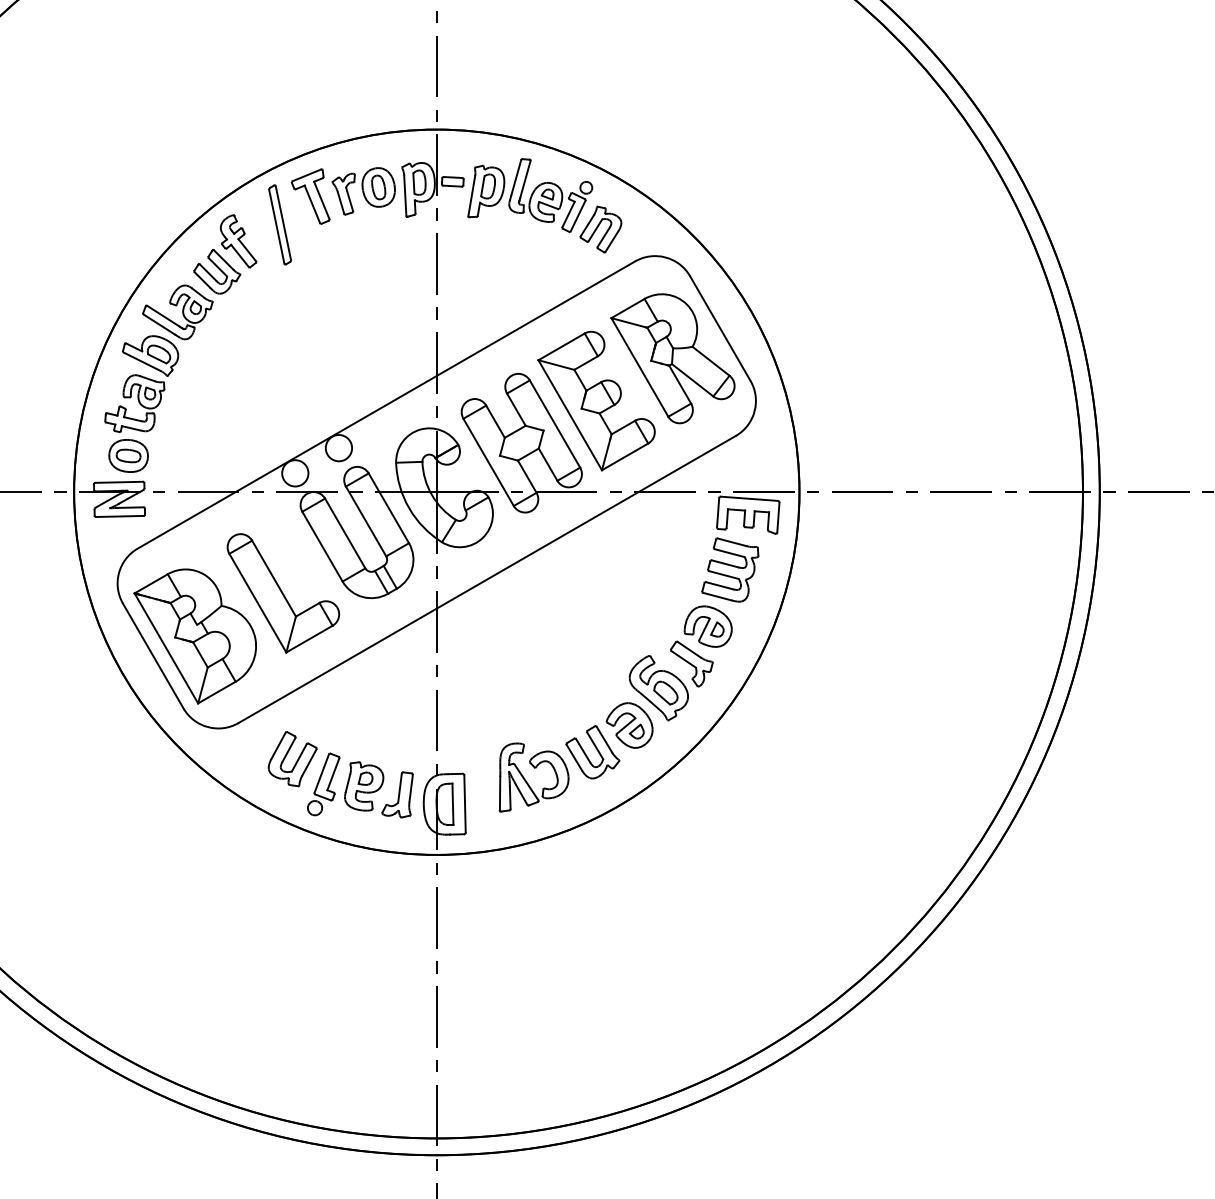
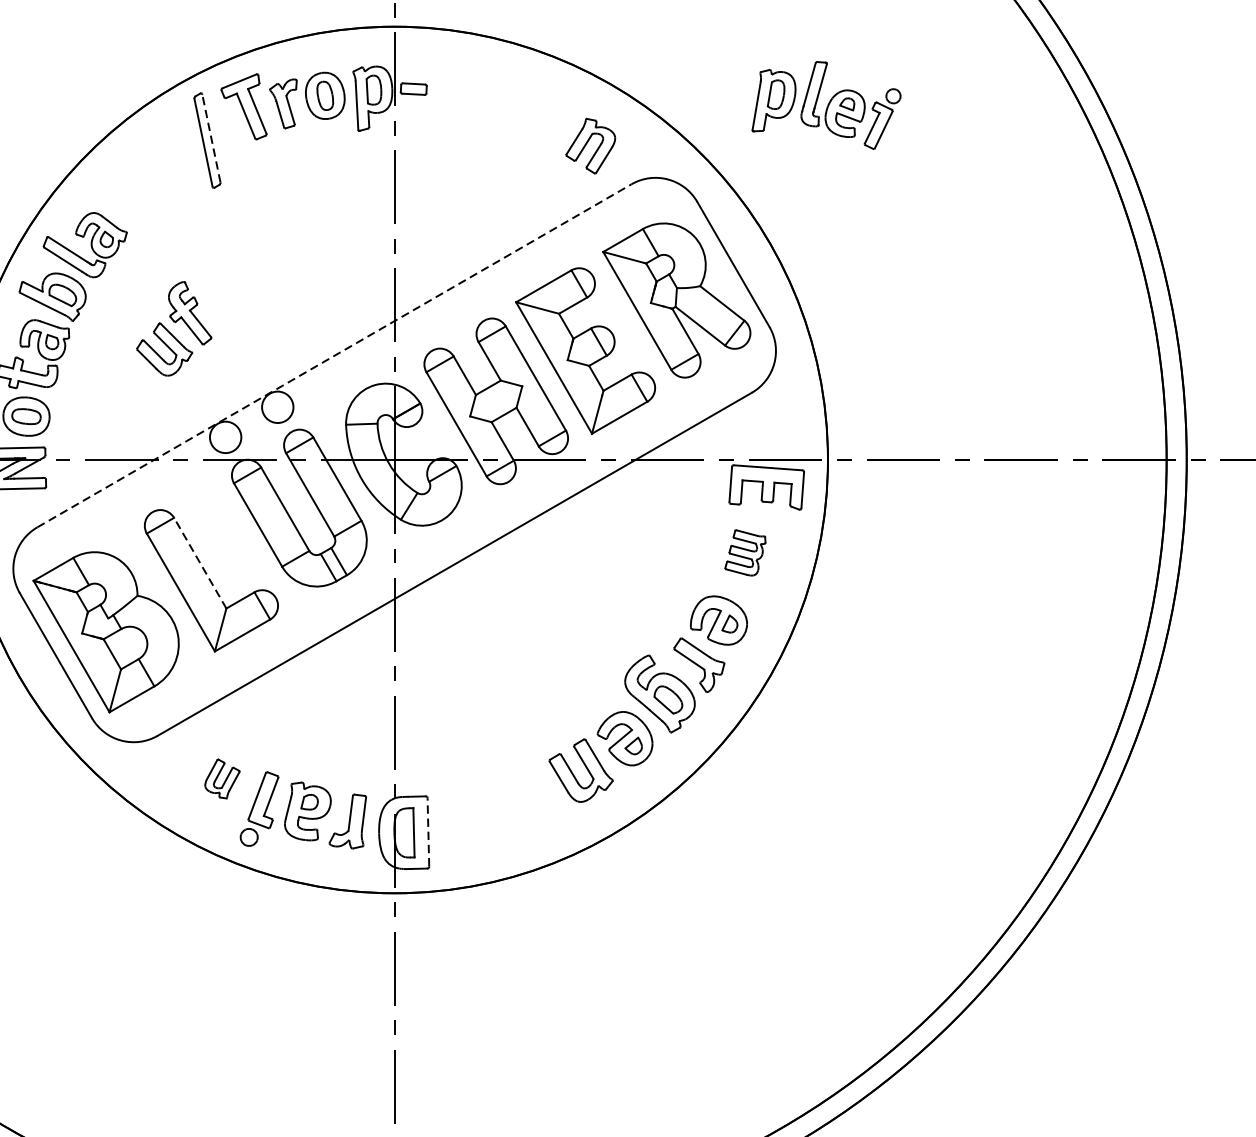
part: (530, 195) -> (826, 105), moved
line: (283, 222) -> (211, 137), solid -> dashed
part: (225, 254) -> (174, 328), moved
line: (386, 404) -> (334, 355), solid -> dashed
part: (730, 569) -> (745, 552), size x0.6
line: (274, 578) -> (200, 563), solid -> dashed
part: (292, 759) -> (222, 779), size x0.6
part: (527, 781) -> (503, 805), removed
line: (465, 803) -> (428, 831), solid -> dashed

